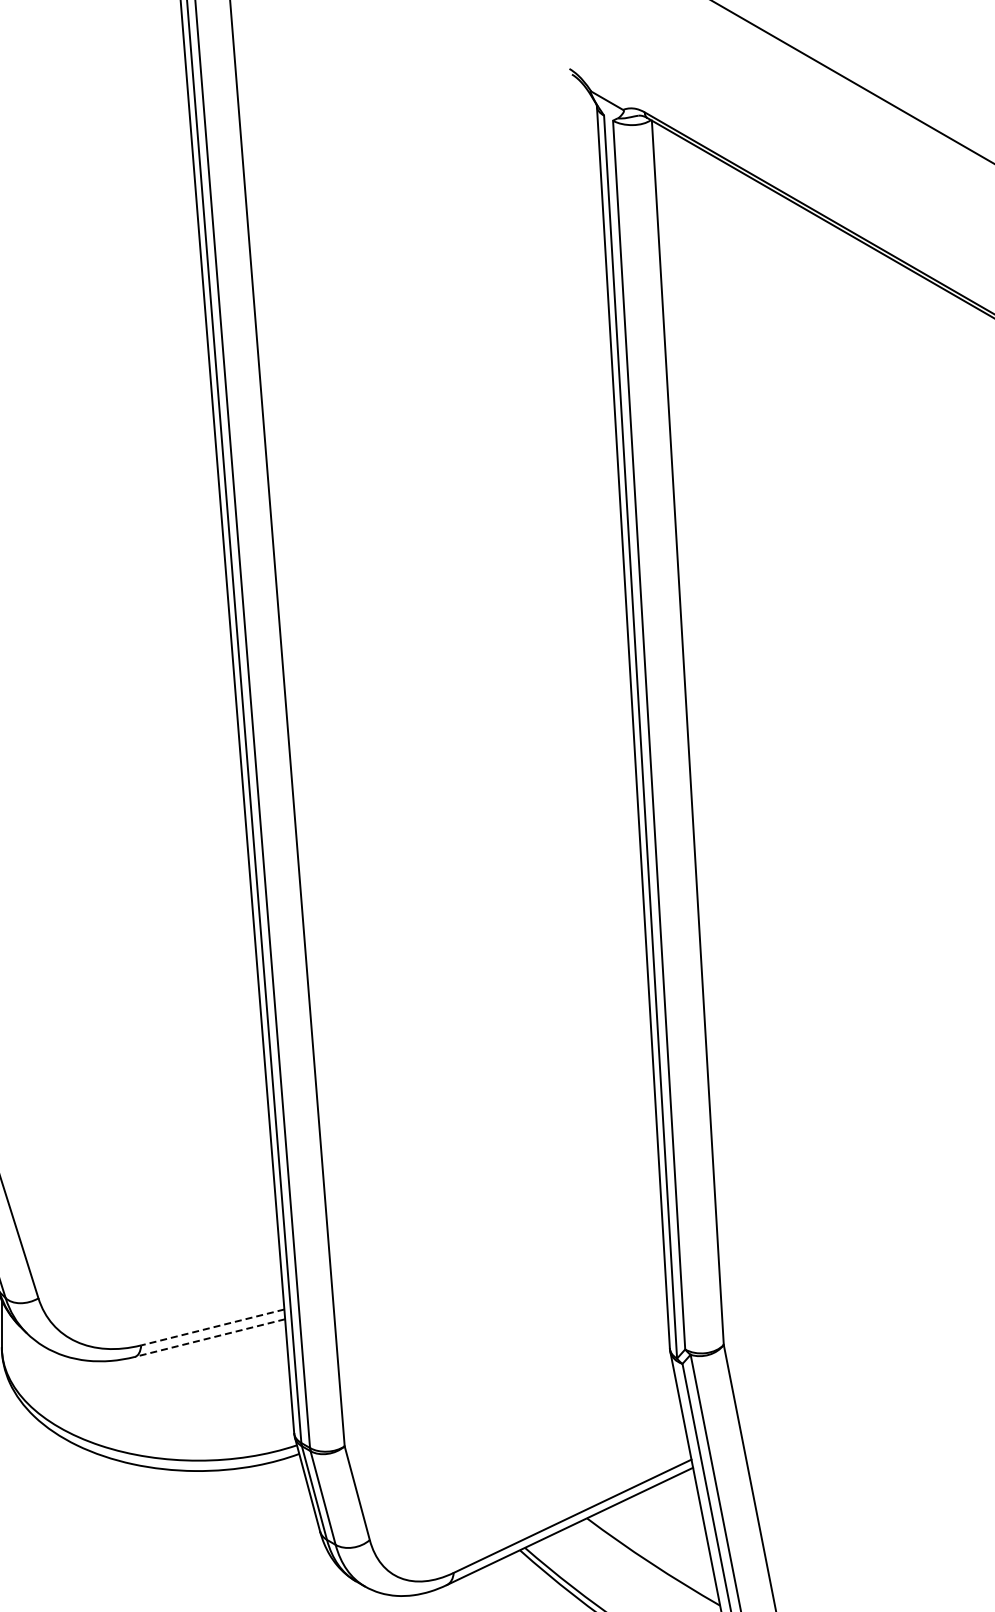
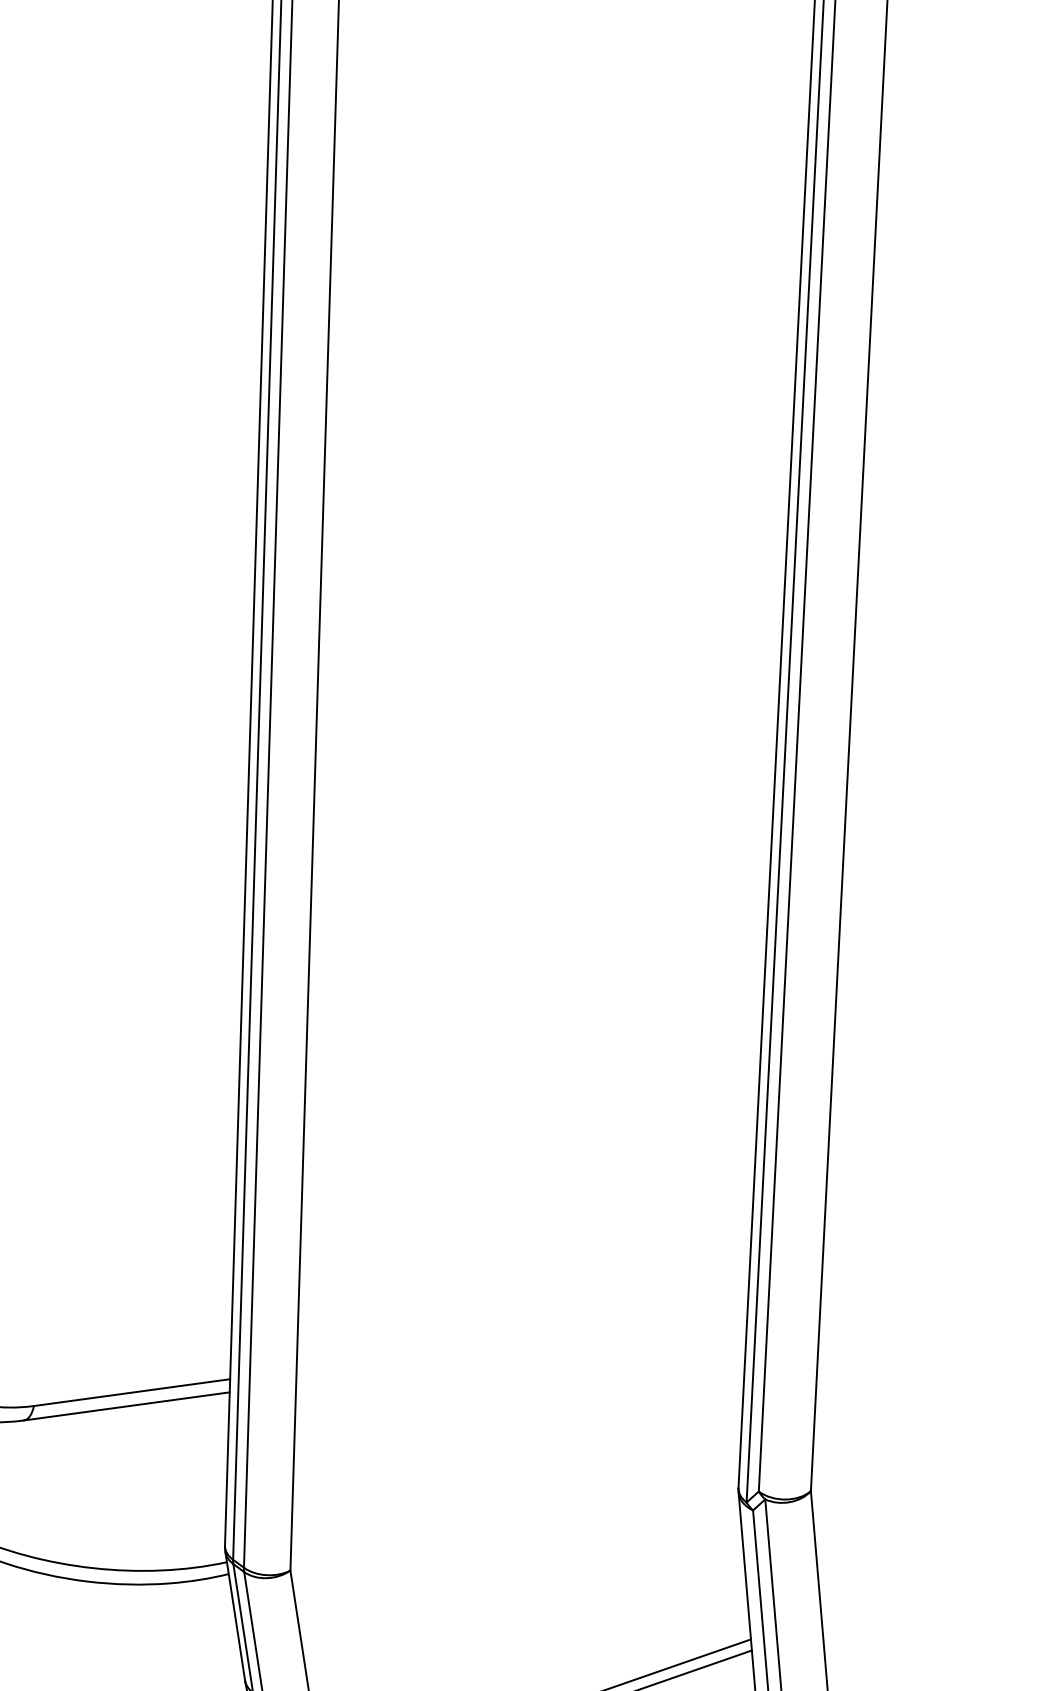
line: (212, 1327) -> (131, 1392), dashed -> solid
line: (209, 1338) -> (126, 1406), dashed -> solid

